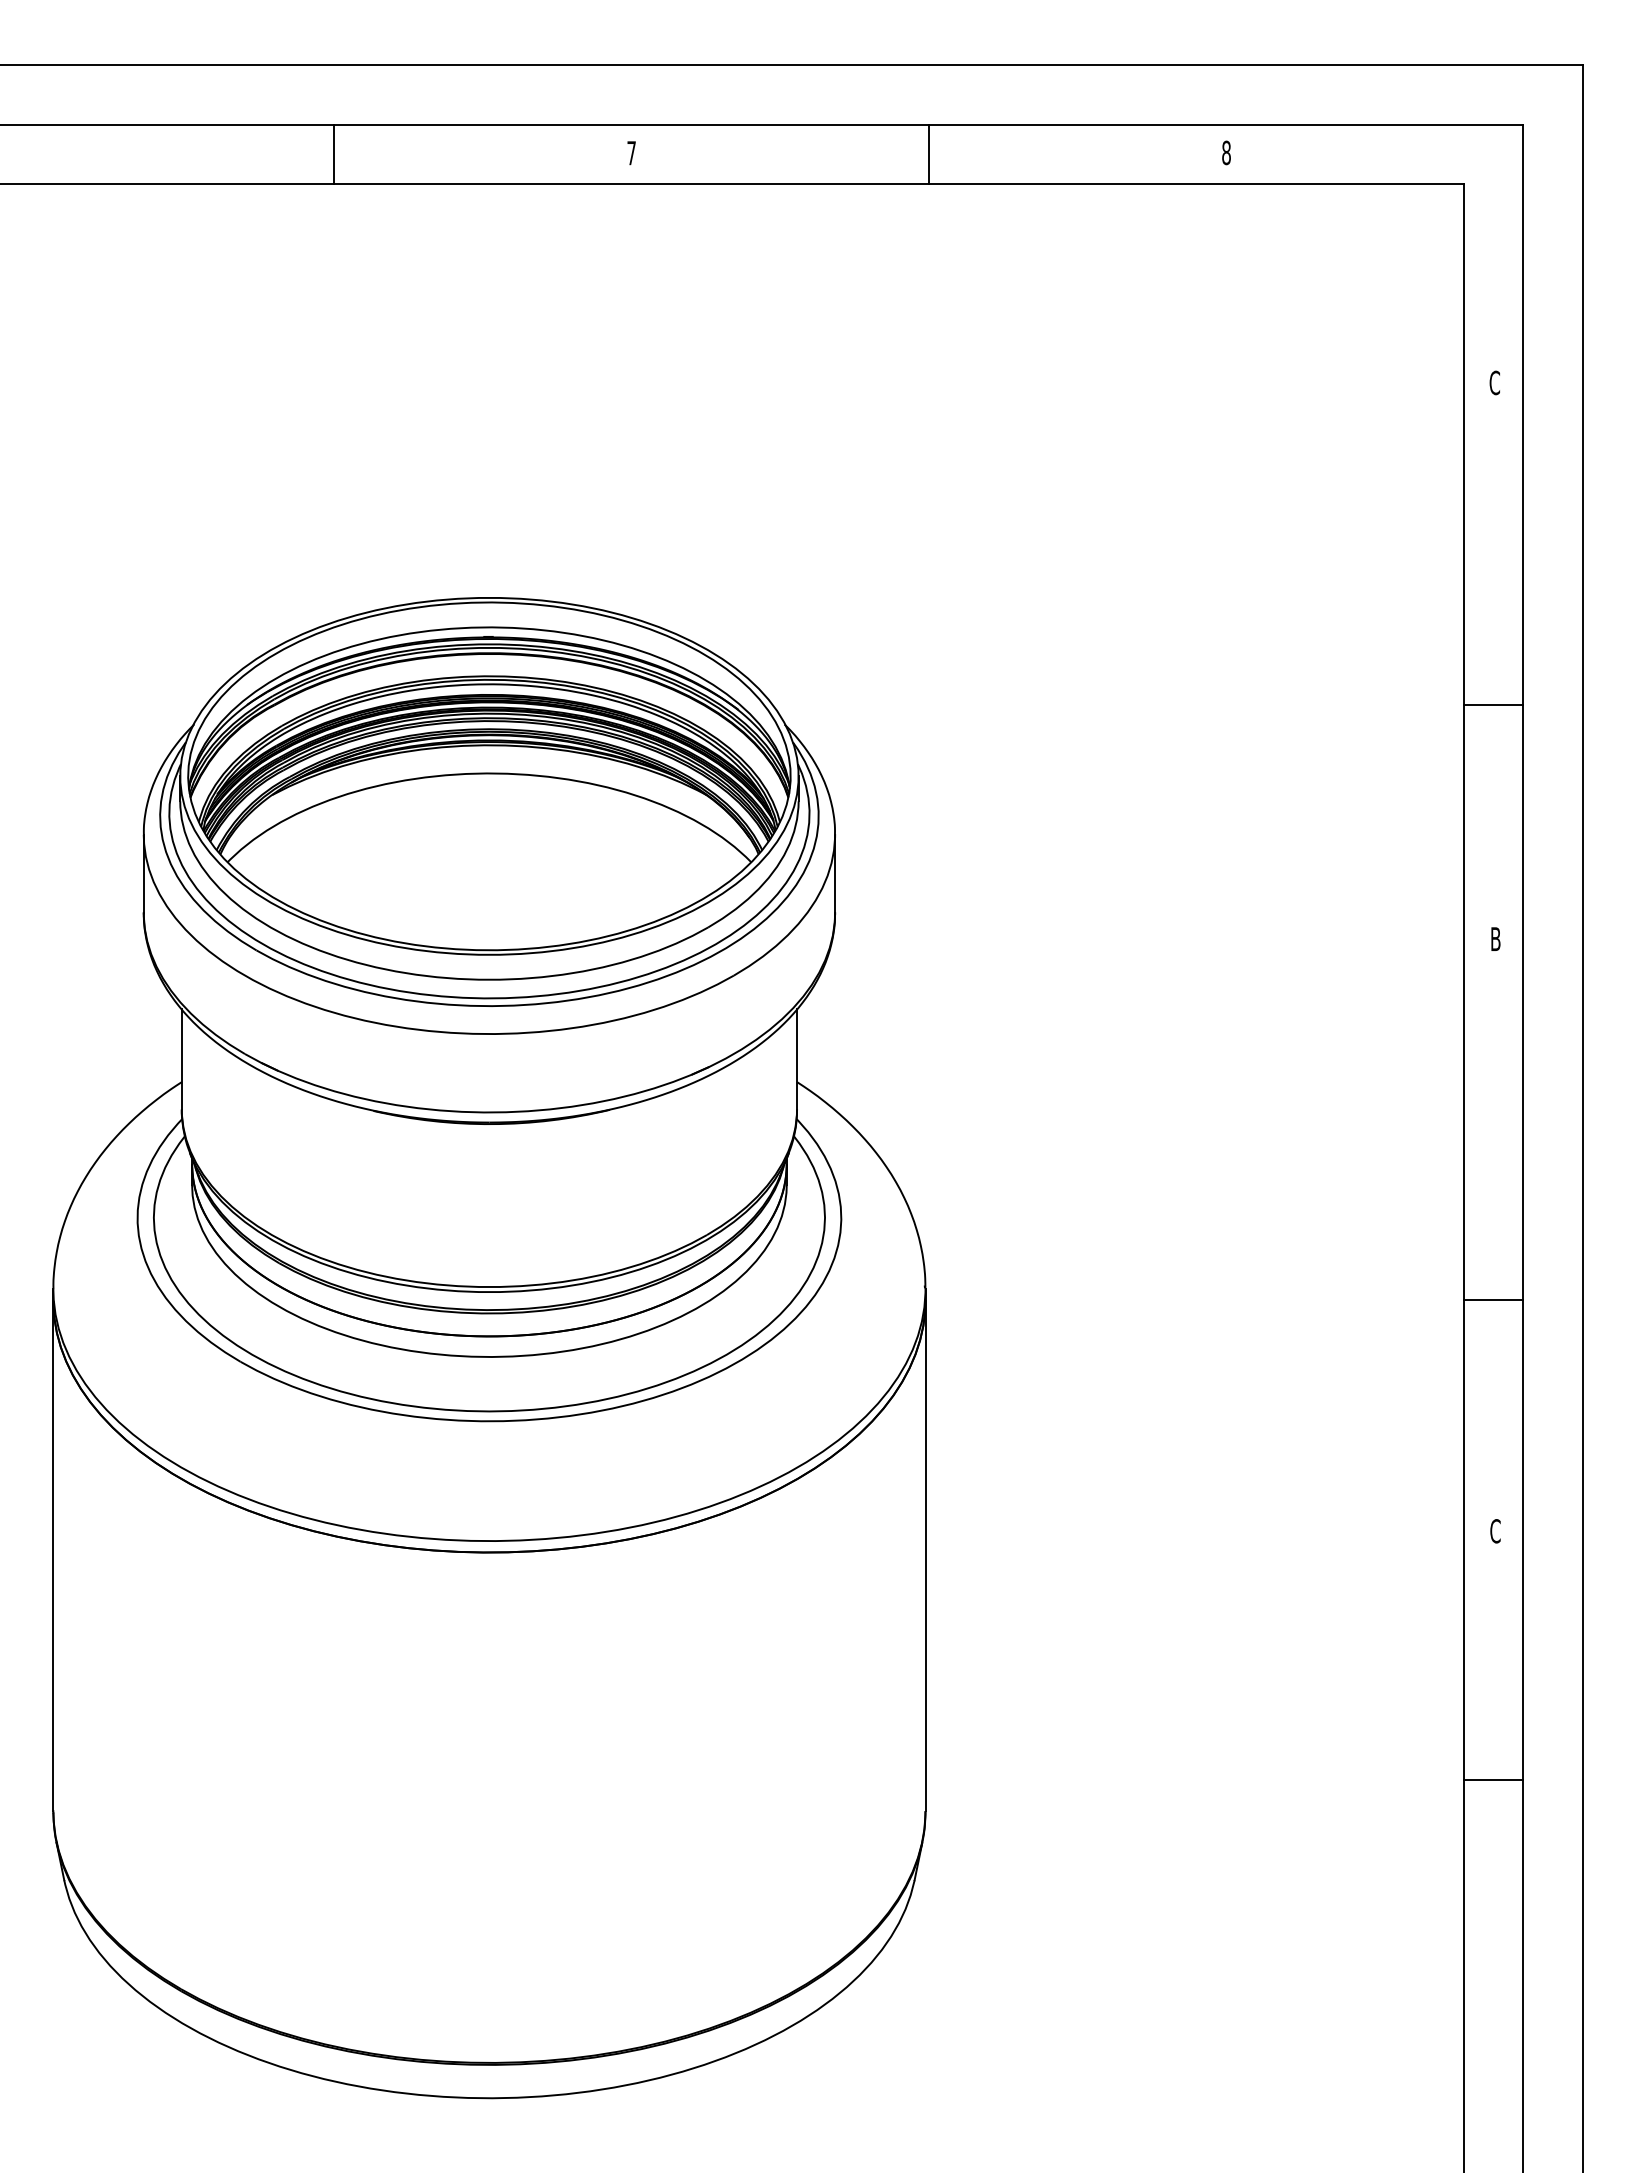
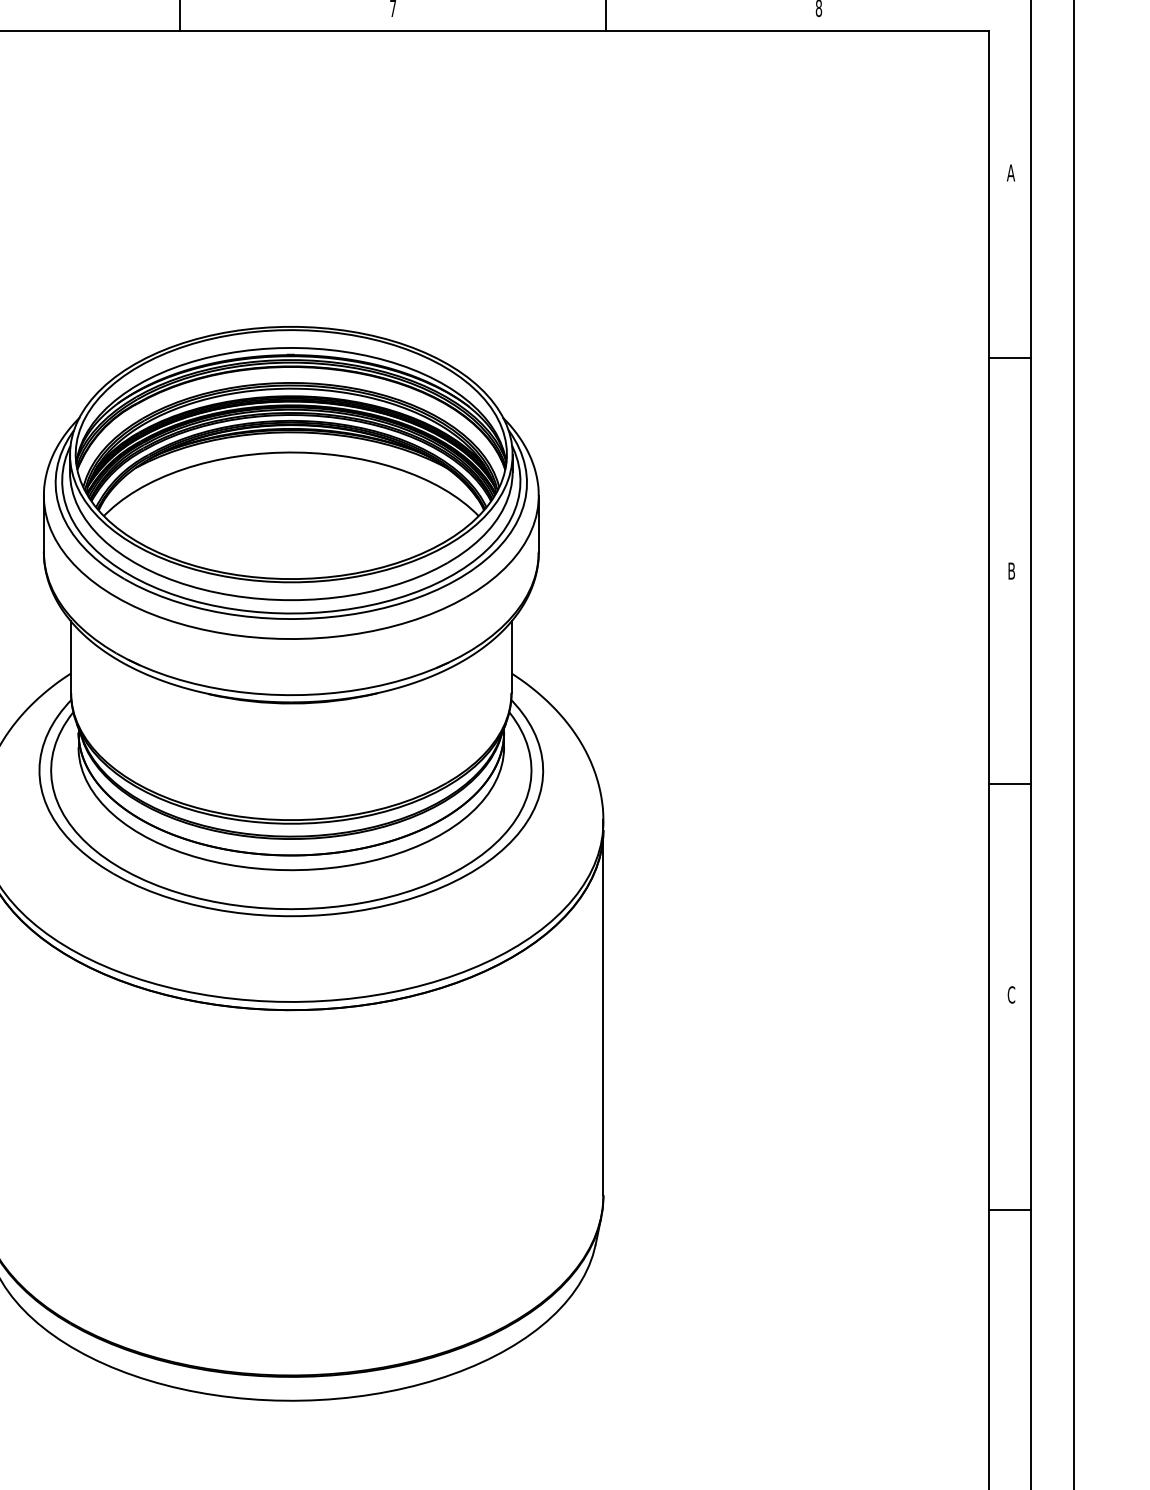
text: (1494, 382) -> (1010, 172), C -> A
line: (1493, 705) -> (1010, 358), moved
line: (1493, 1299) -> (1010, 783), moved
line: (1493, 1780) -> (1010, 1209), moved

